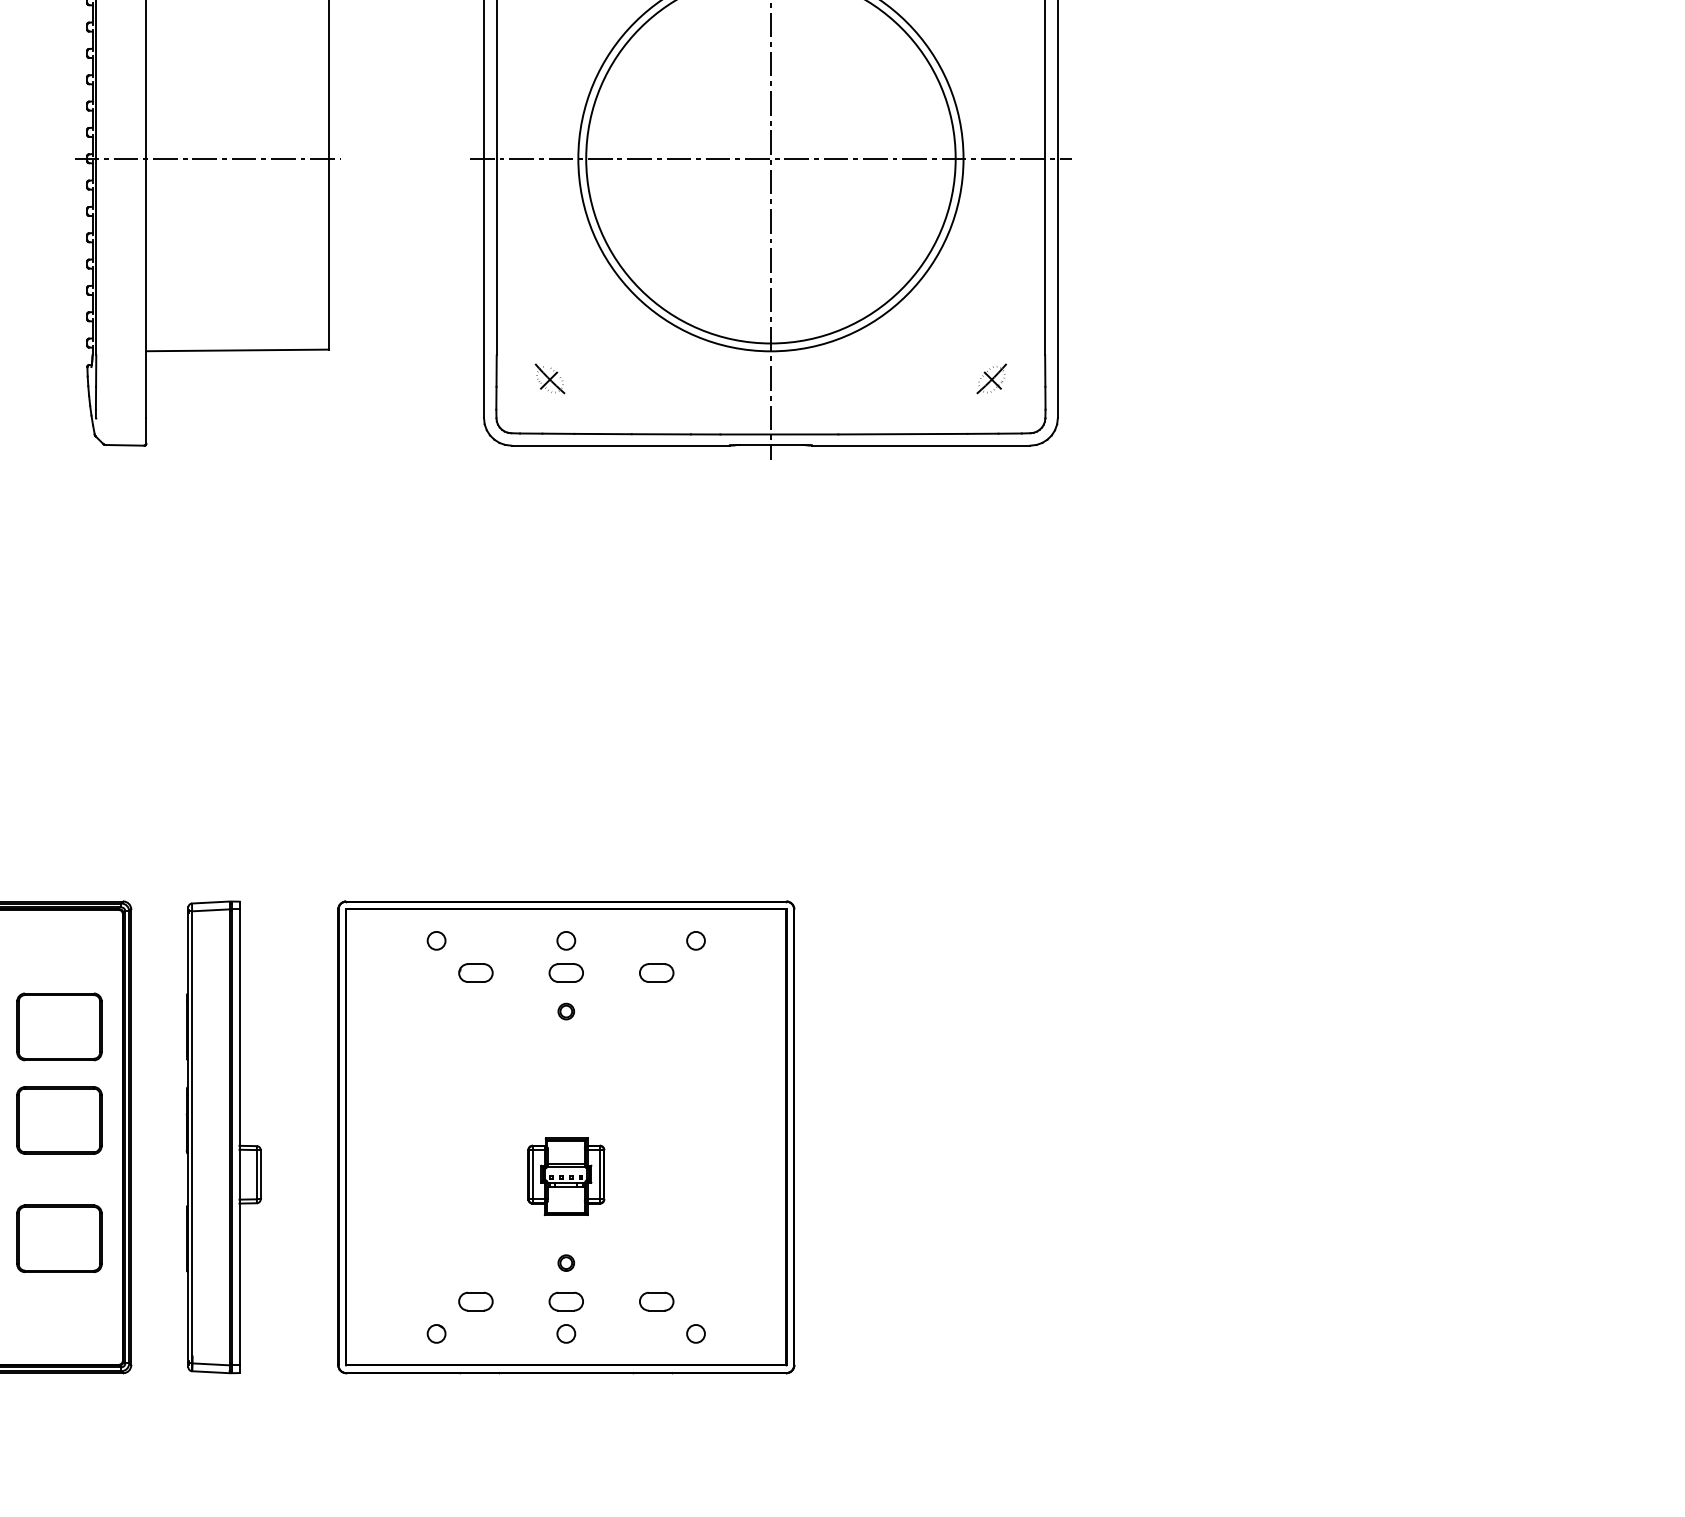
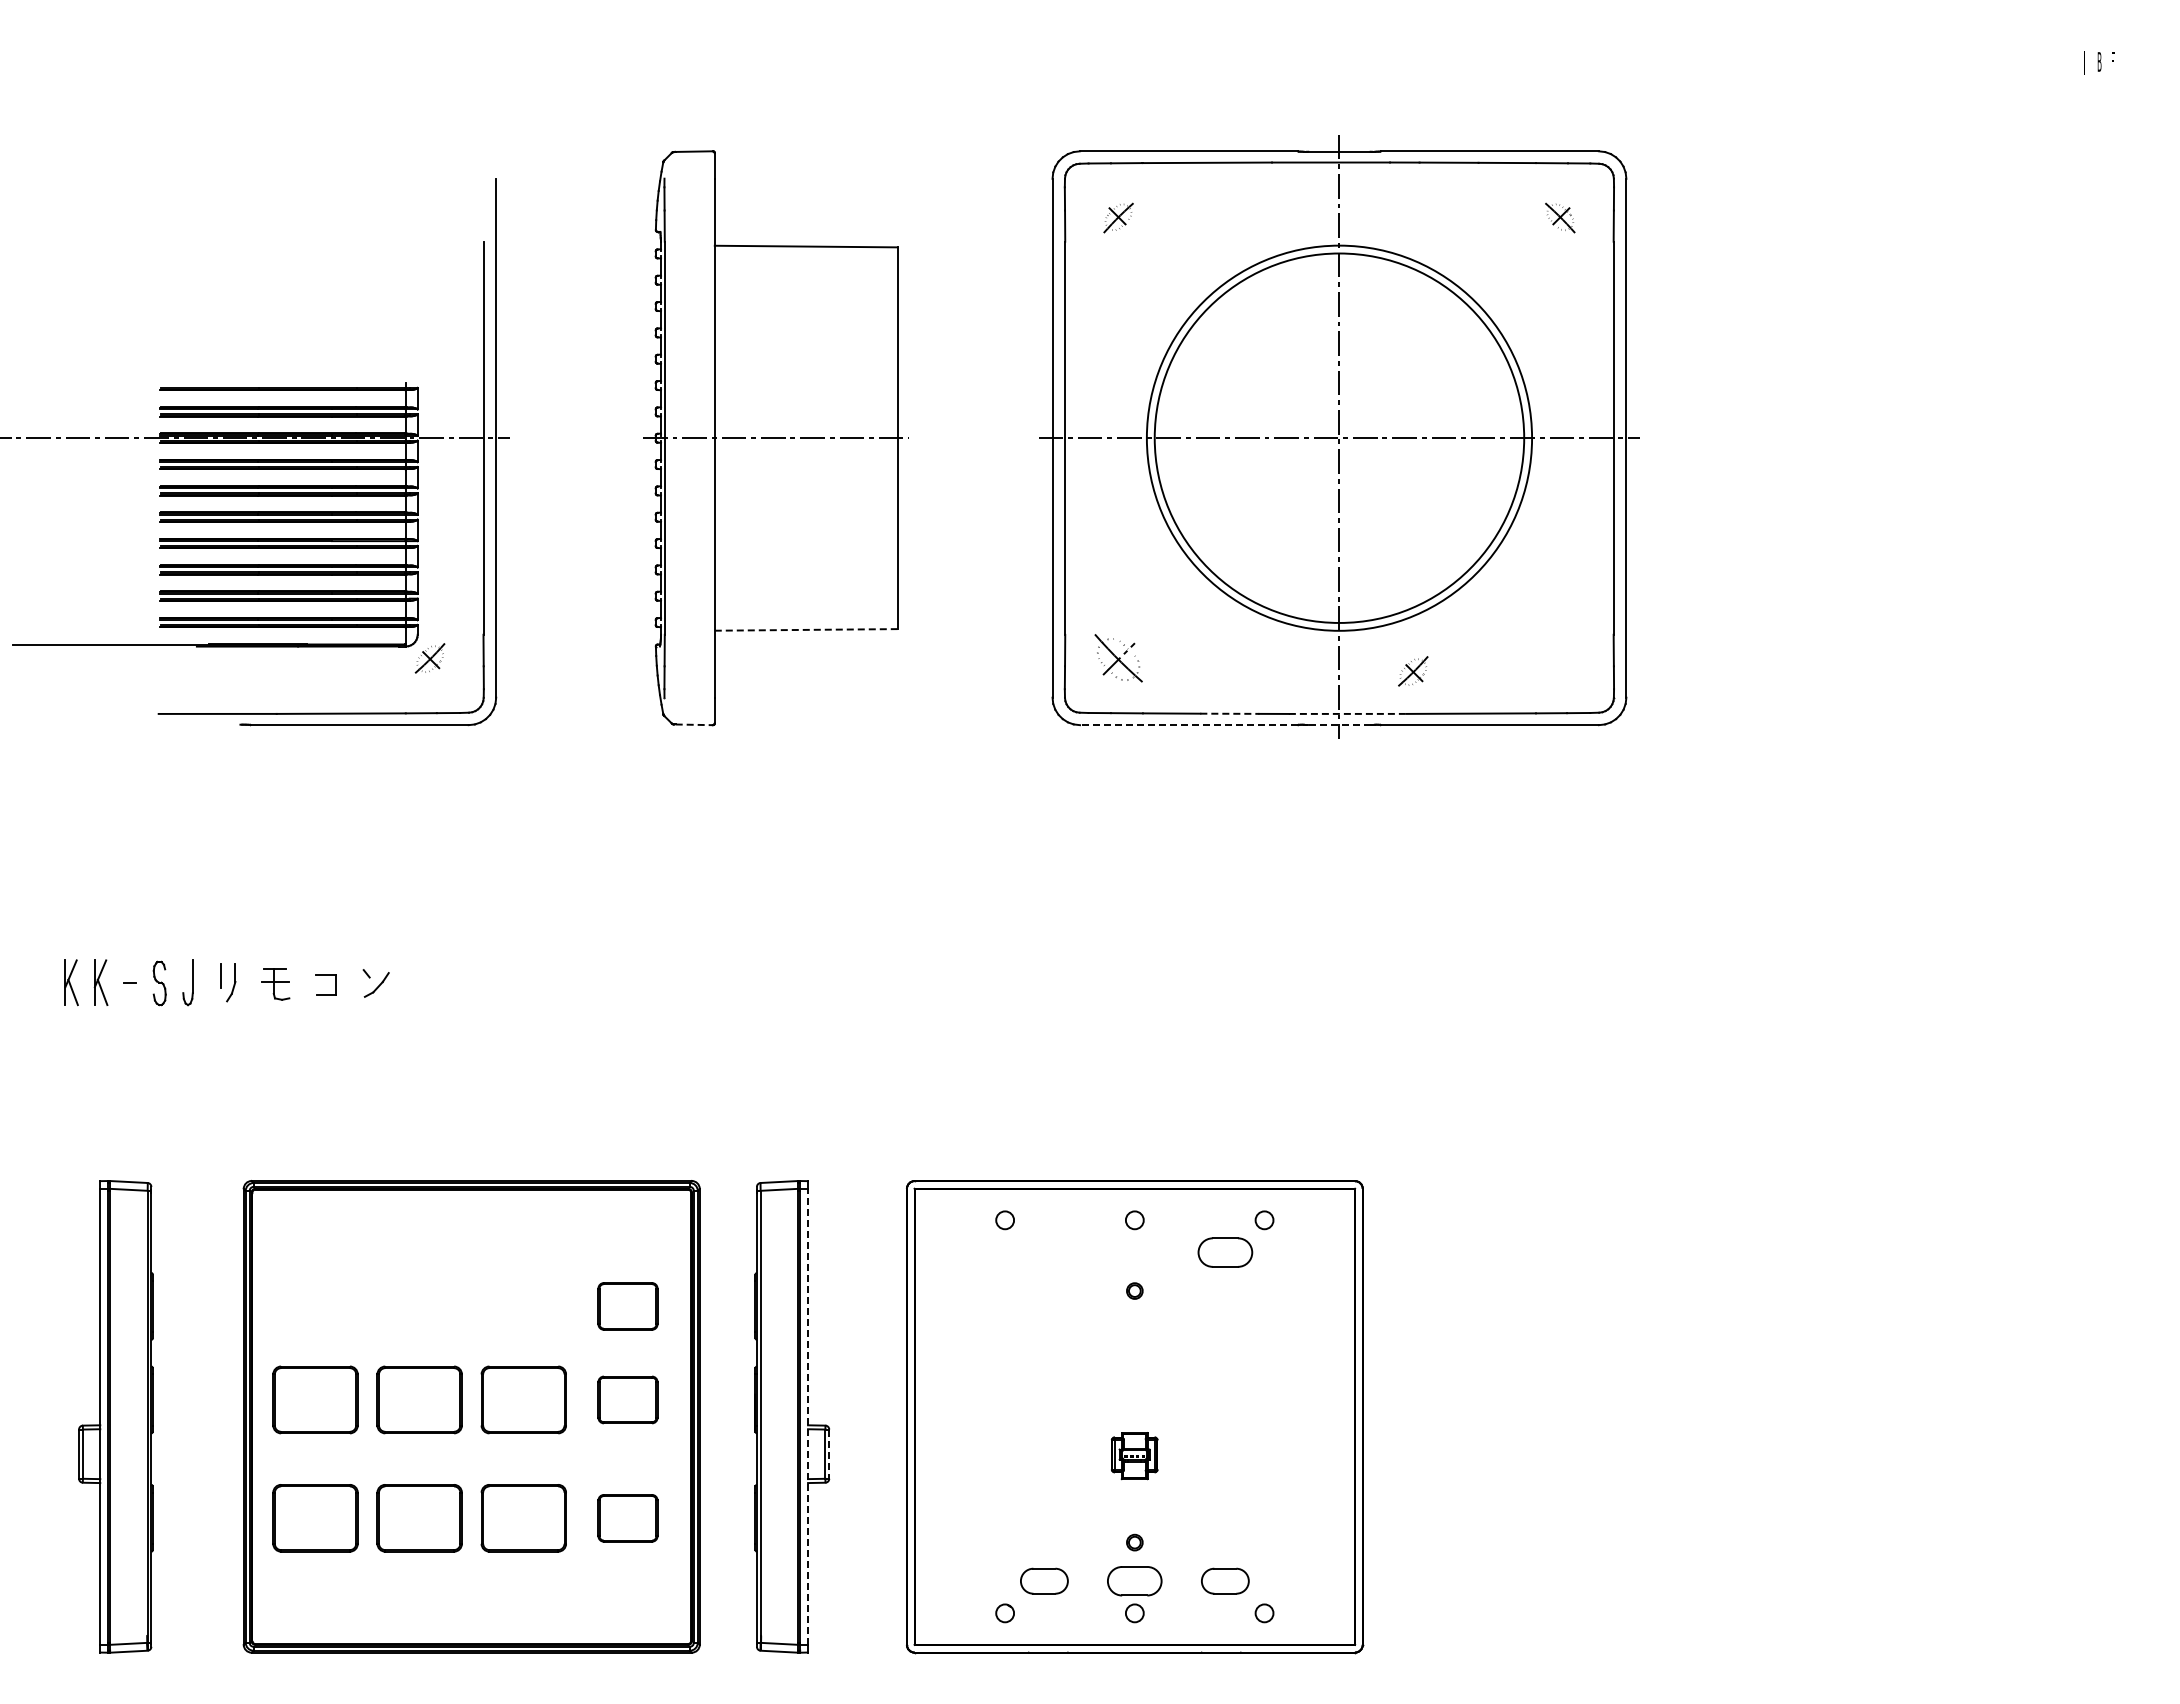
line: (237, 350) -> (806, 629), solid -> dashed
part: (549, 379) -> (1118, 658), size x1.6
part: (991, 379) -> (1413, 671), moved
line: (660, 434) -> (1229, 713), solid -> dashed
line: (778, 434) -> (1347, 713), solid -> dashed
line: (125, 445) -> (694, 724), solid -> dashed
line: (769, 445) -> (1338, 724), solid -> dashed
line: (619, 446) -> (1188, 725), solid -> dashed
part: (475, 973) -> (1044, 1252), removed
part: (565, 973) -> (1134, 1252), removed
part: (655, 973) -> (1224, 1252), size x1.6
part: (58, 1027) -> (627, 1306), size x0.7
part: (58, 1120) -> (627, 1399), size x0.7
line: (239, 1137) -> (808, 1416), solid -> dashed
line: (260, 1175) -> (829, 1454), solid -> dashed
part: (565, 1176) -> (1134, 1455), size x0.6
part: (58, 1239) -> (627, 1518), size x0.7
part: (475, 1301) -> (1044, 1580), size x1.4
part: (565, 1301) -> (1134, 1580), size x1.6
part: (655, 1301) -> (1224, 1580), size x1.4

